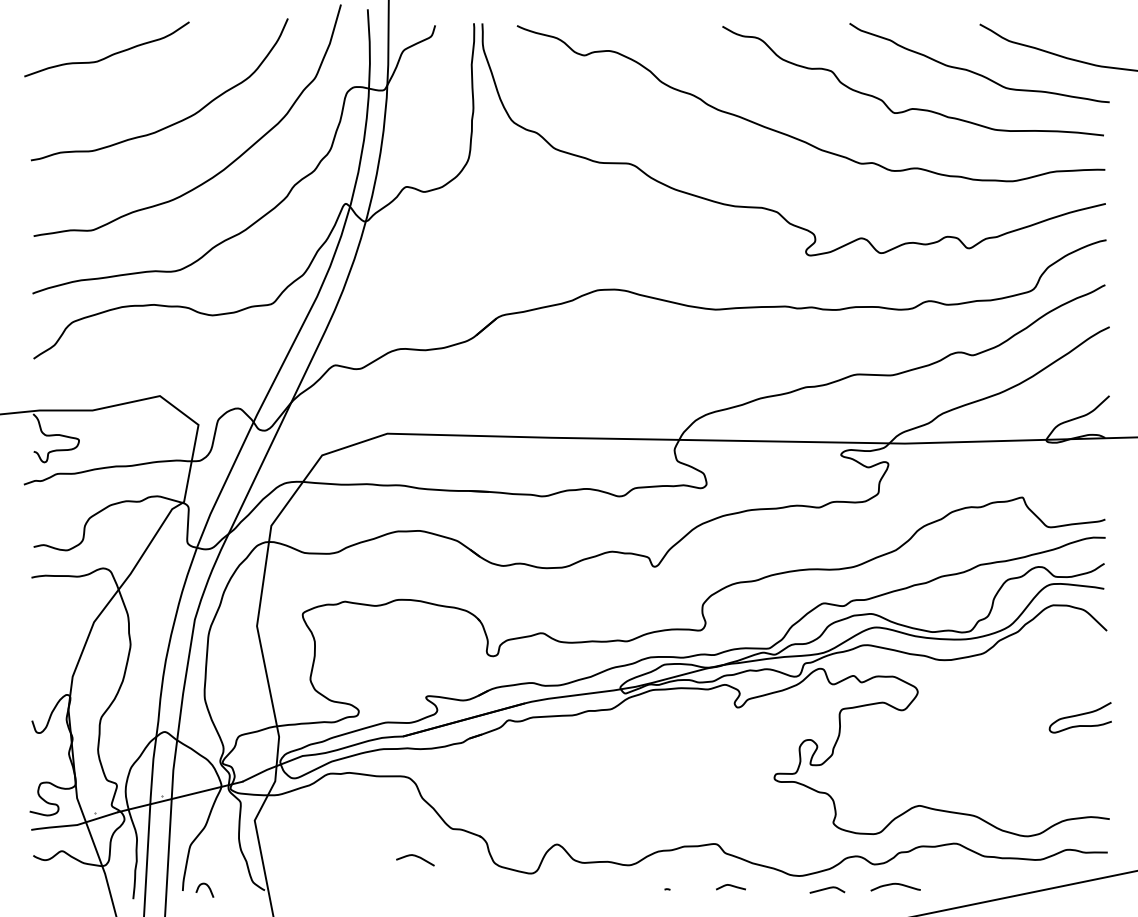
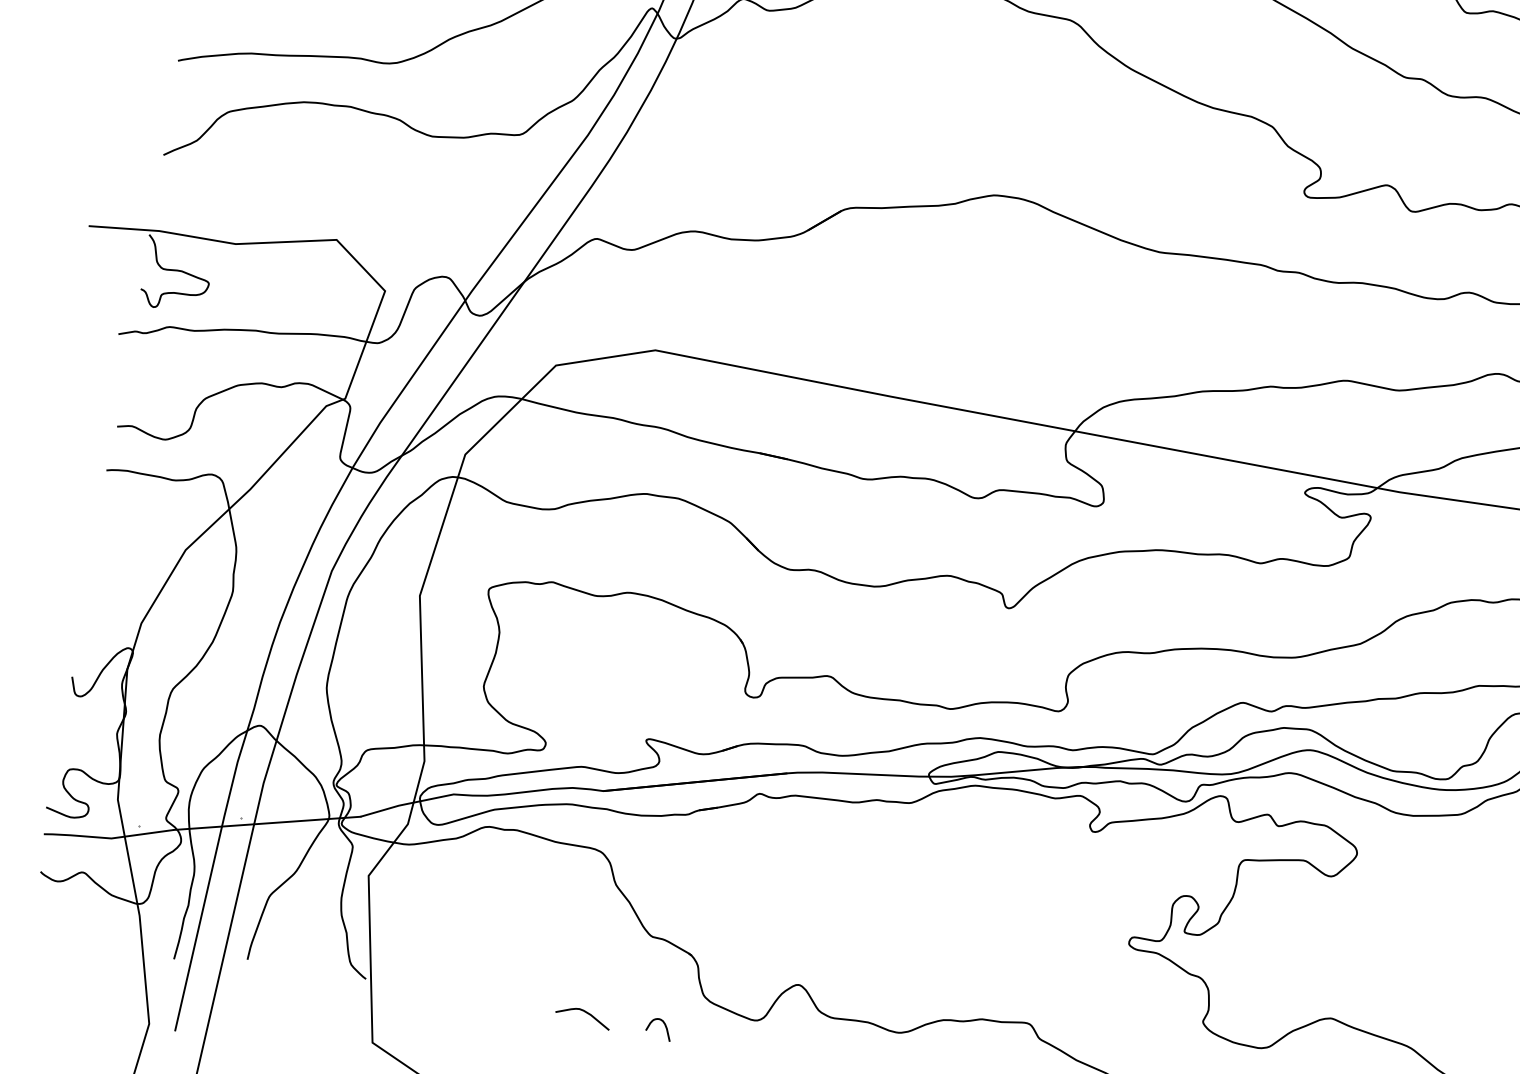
curve: (416, 857) -> (585, 1013), moved
curve: (208, 888) -> (664, 1027), moved

